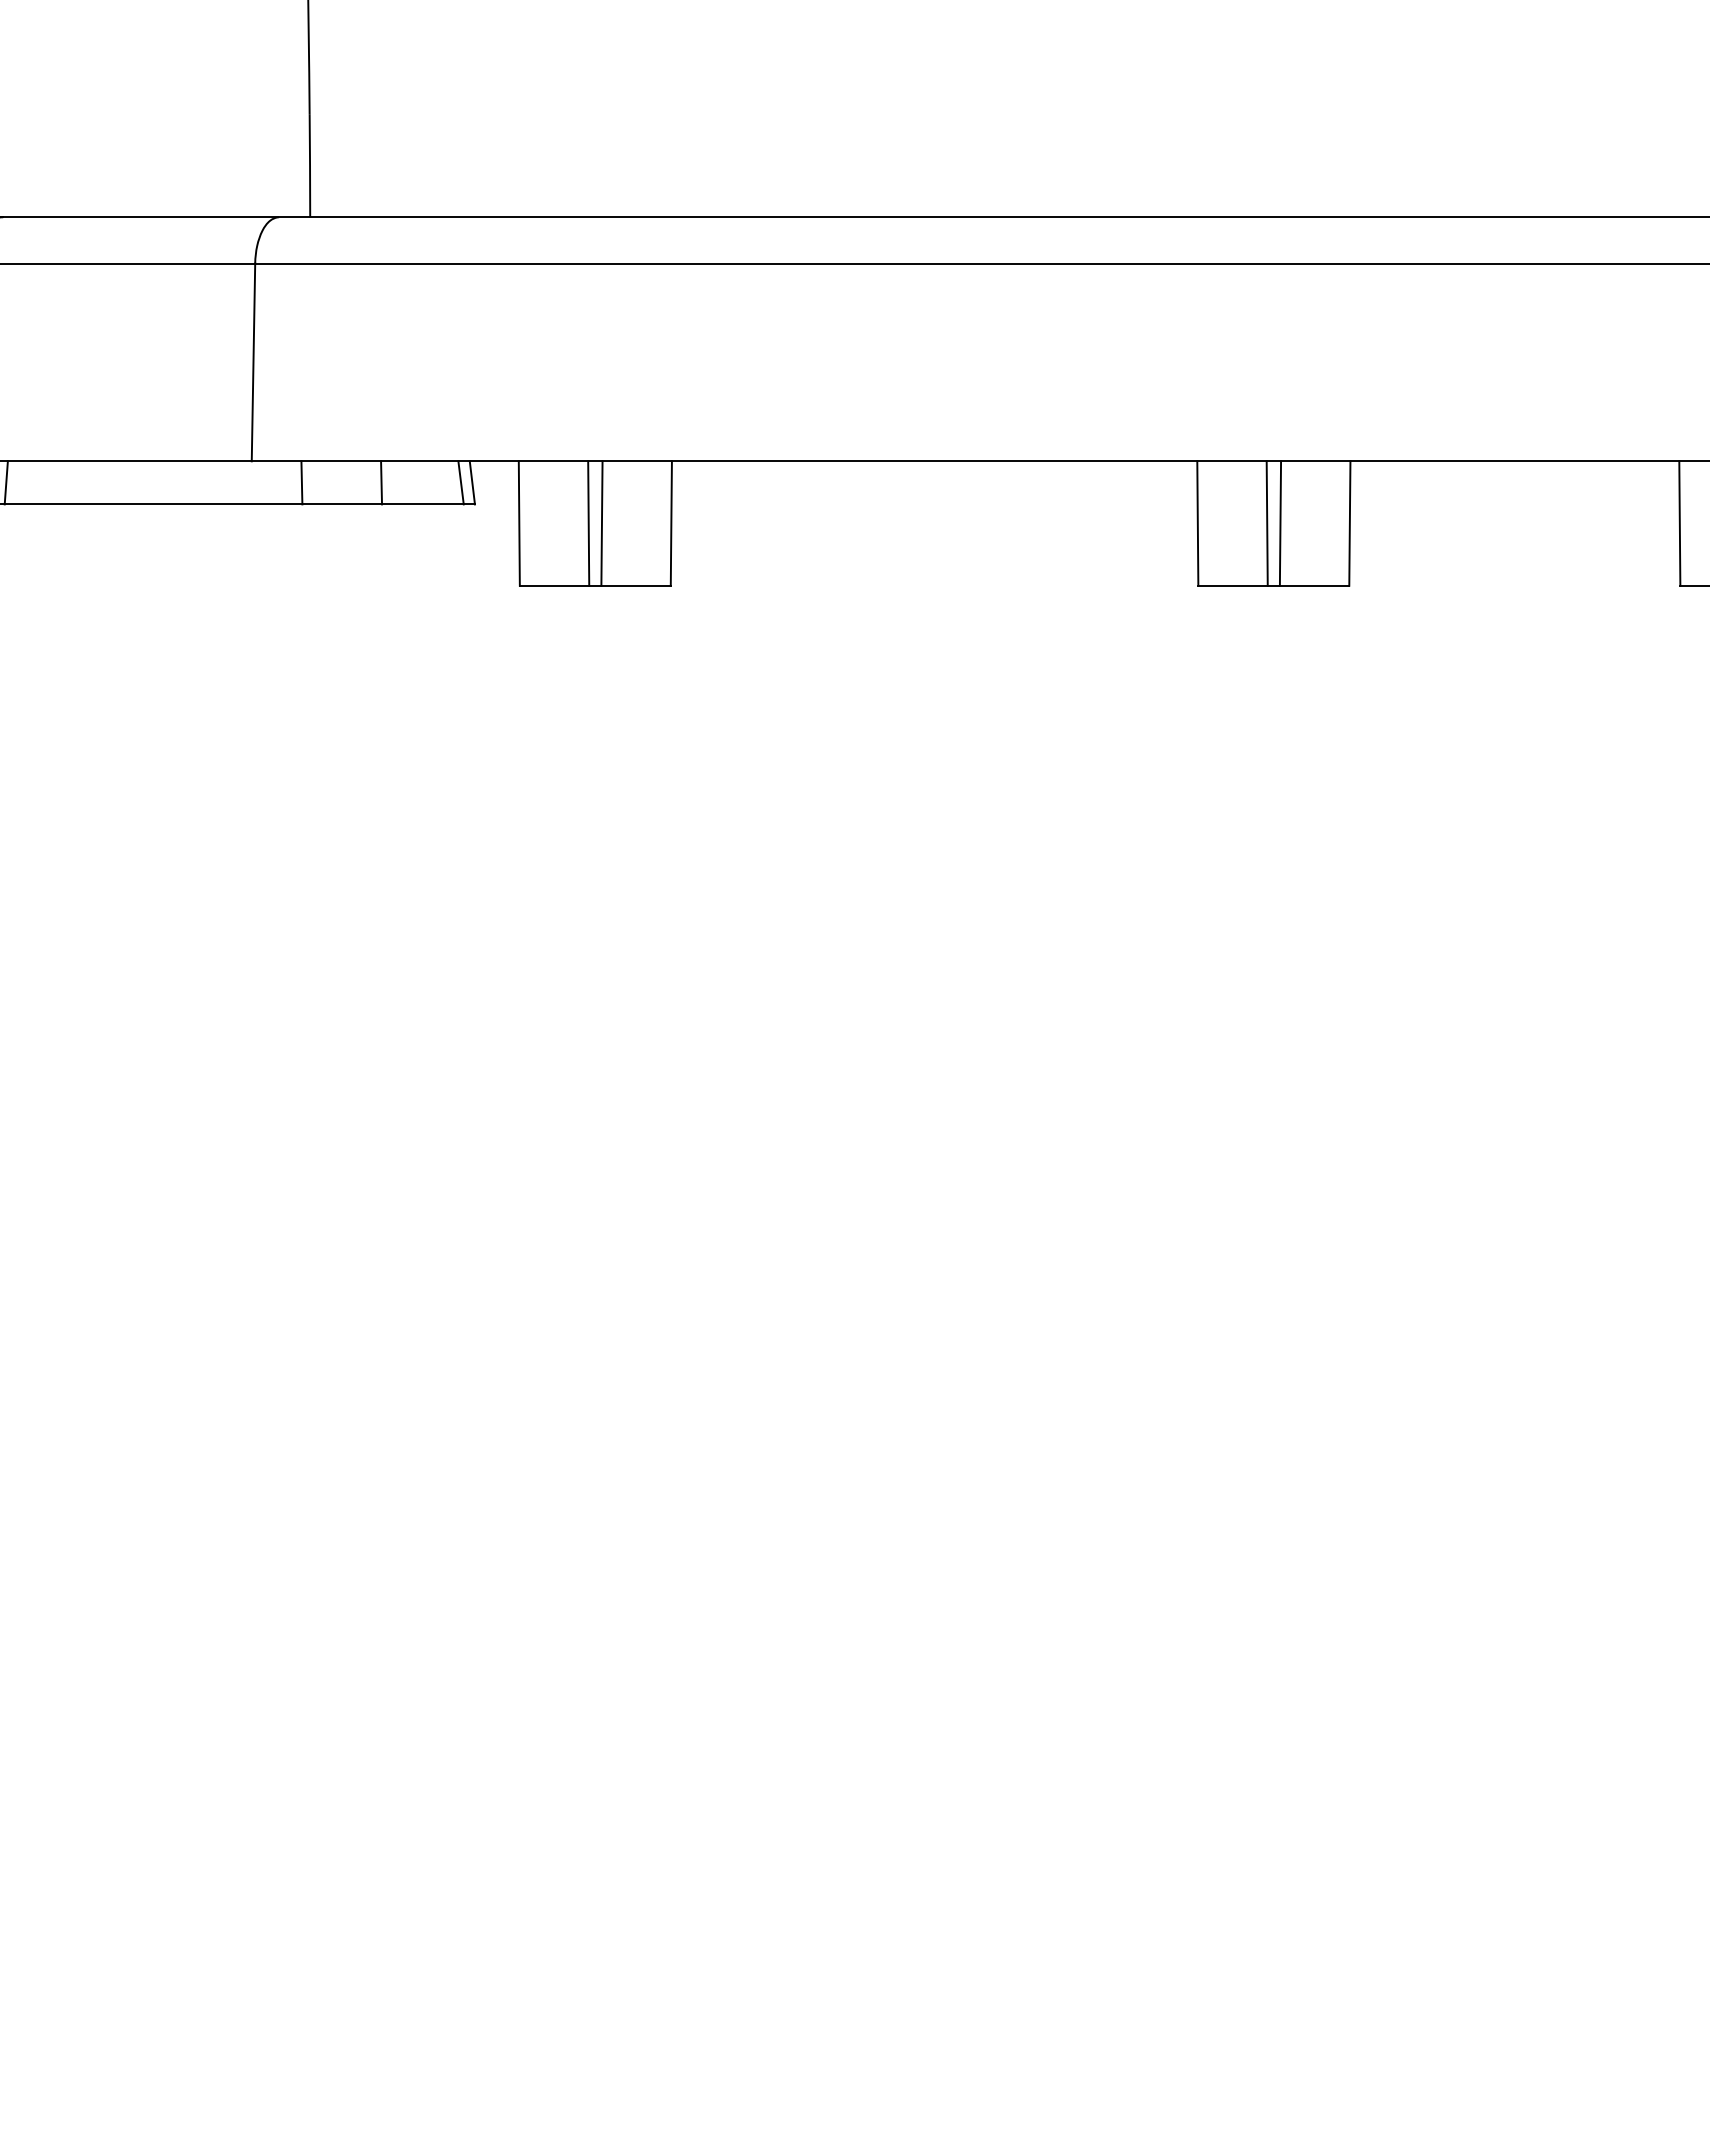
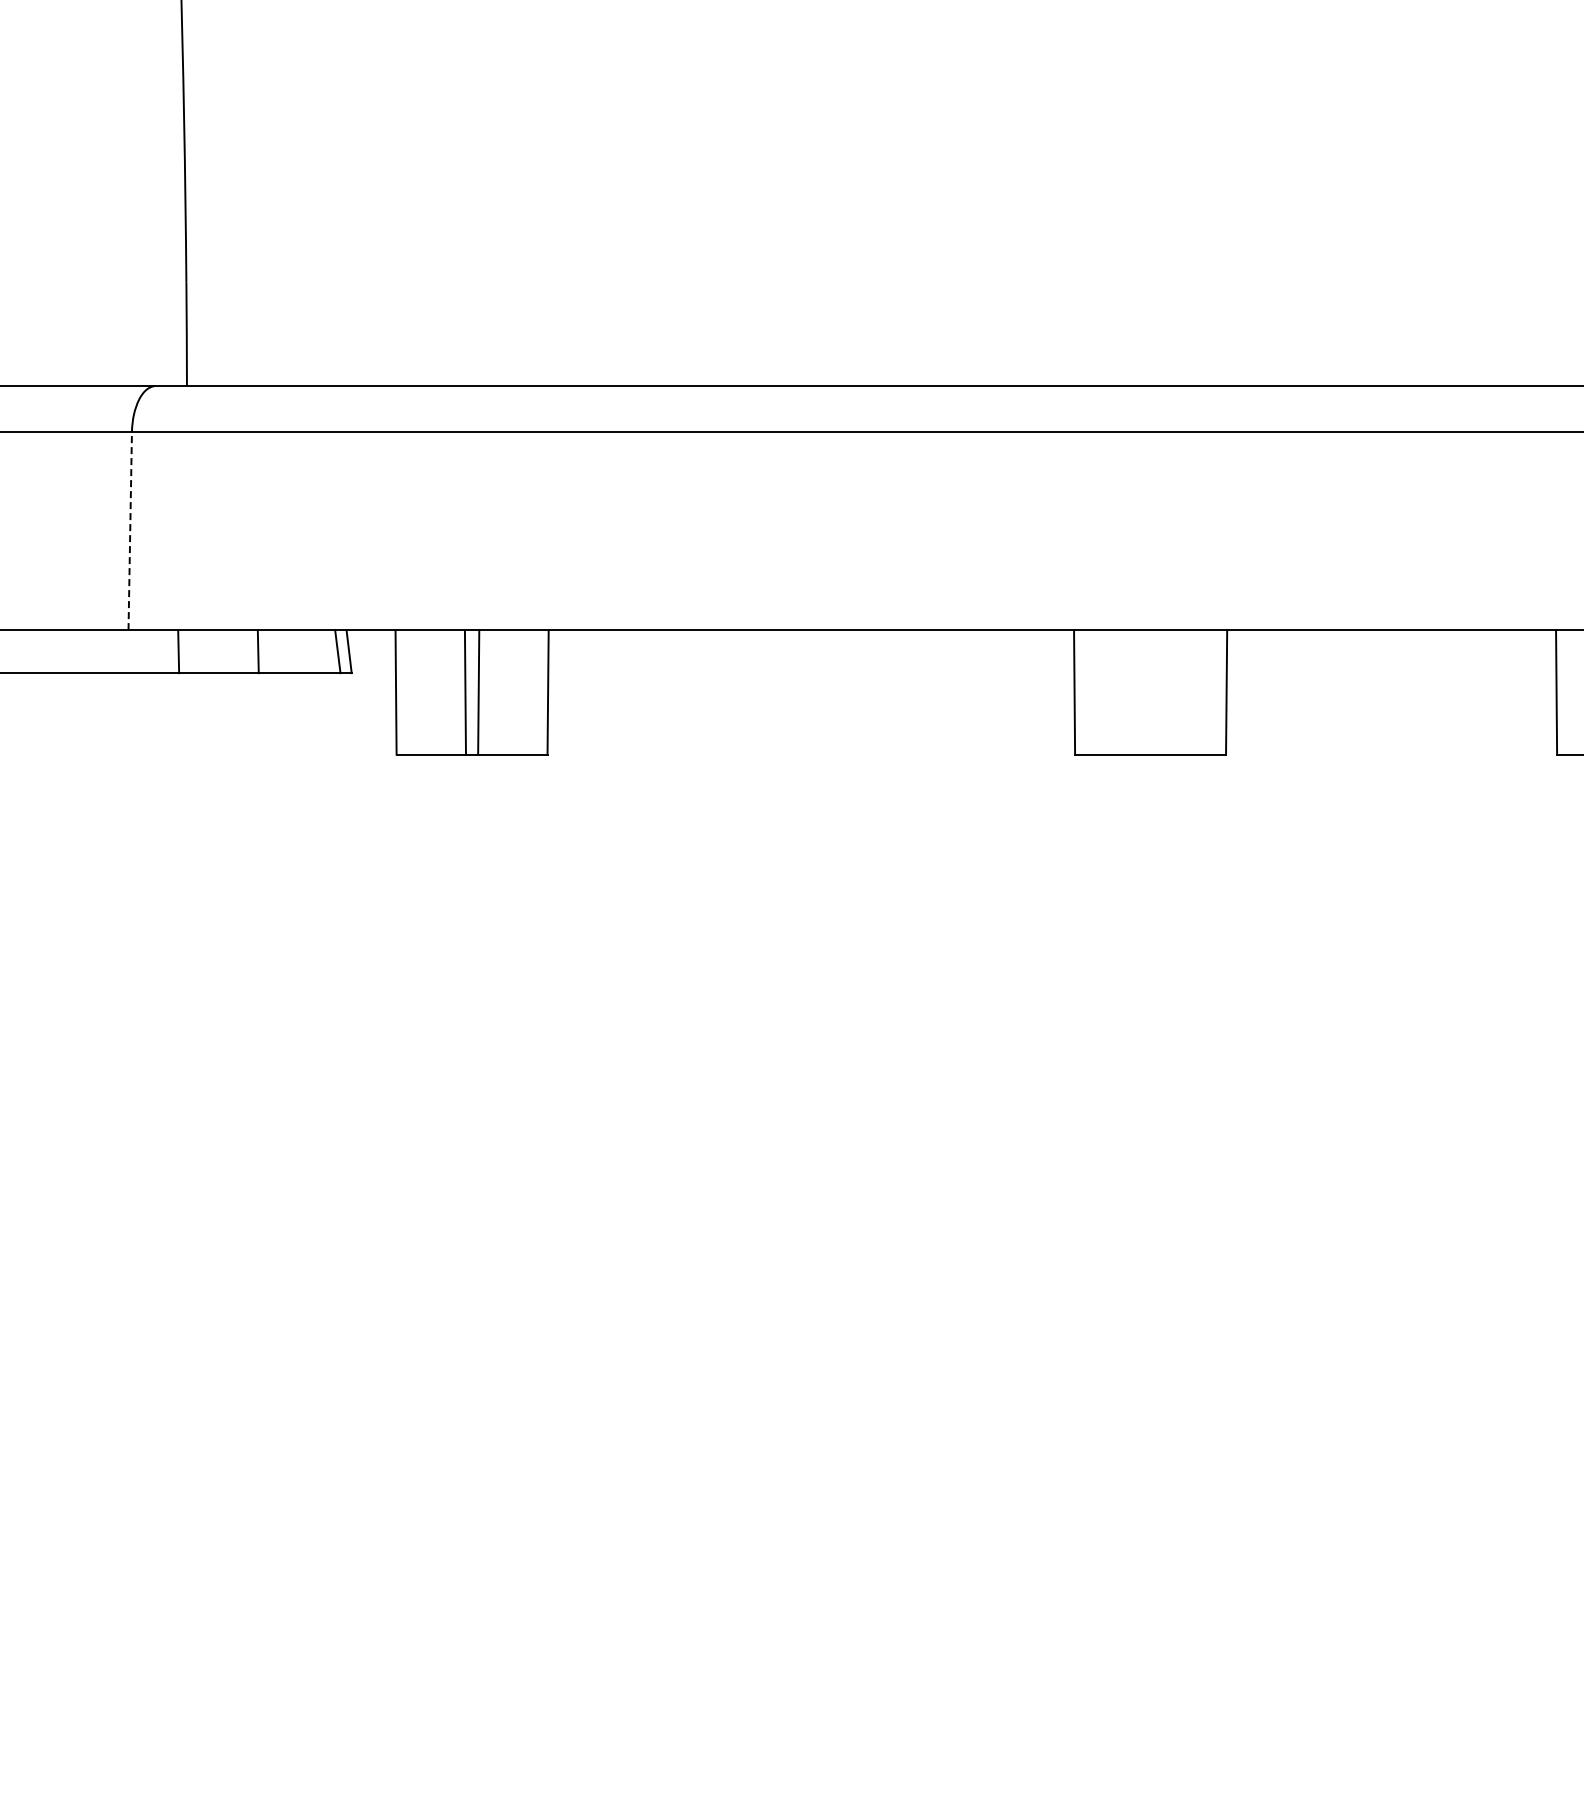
line: (253, 362) -> (130, 531), solid -> dashed
line: (1266, 523) -> (1143, 692), removed
line: (1280, 523) -> (1157, 692), removed

